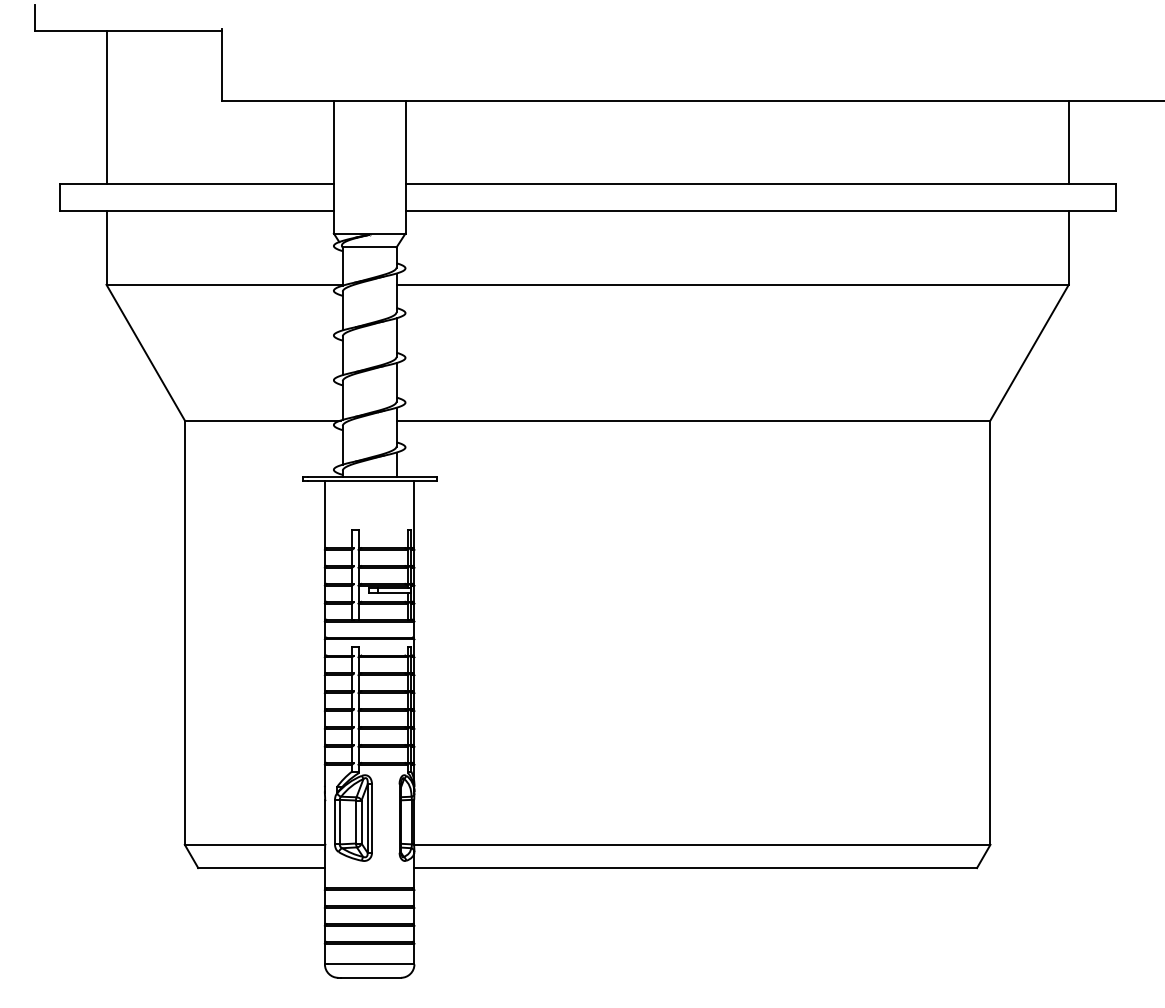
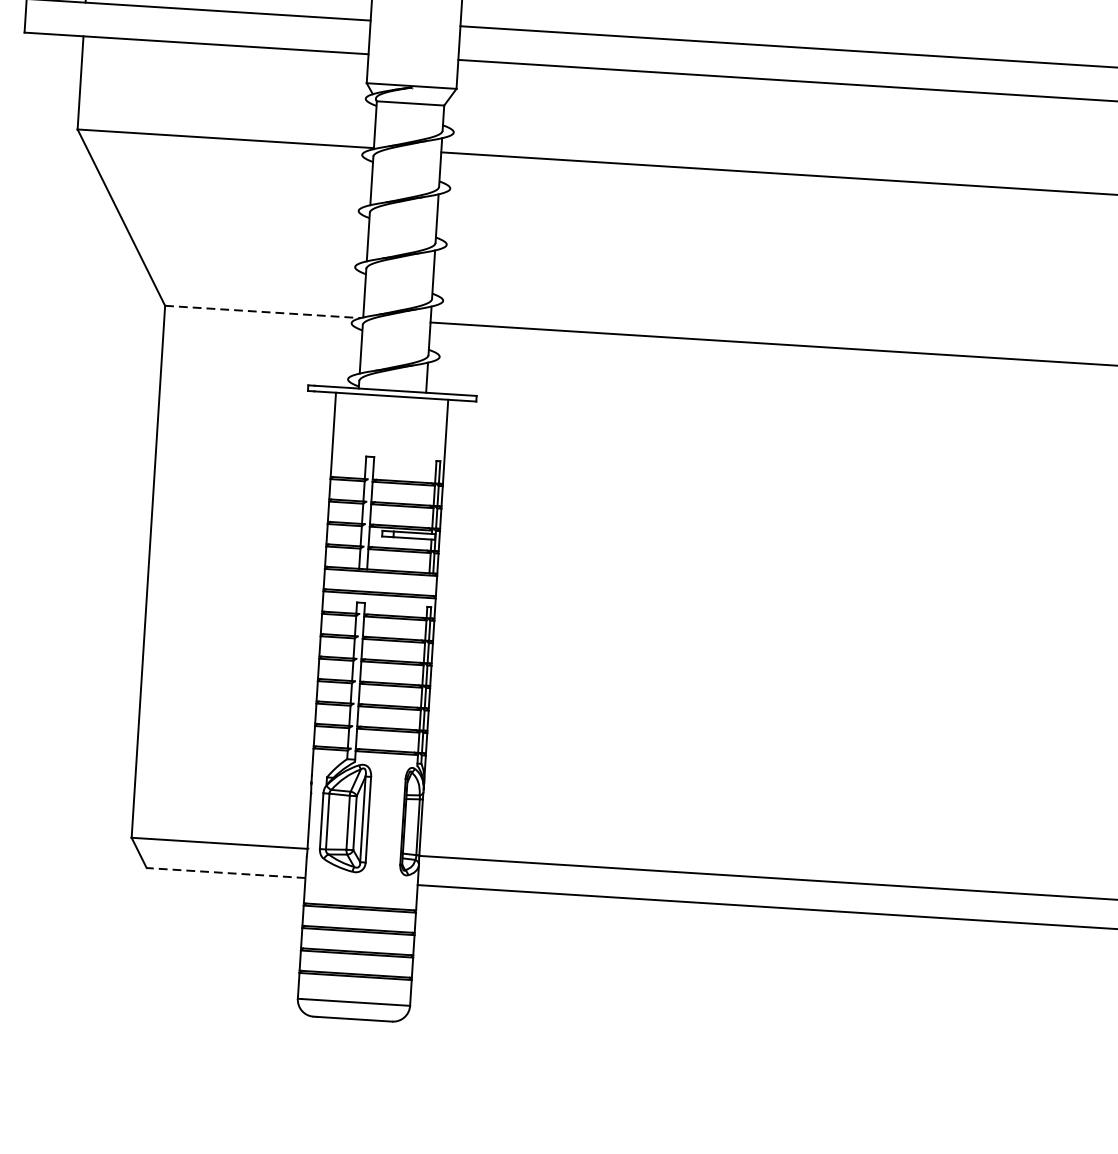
line: (263, 420) -> (263, 311), solid -> dashed
line: (261, 868) -> (225, 873), solid -> dashed

